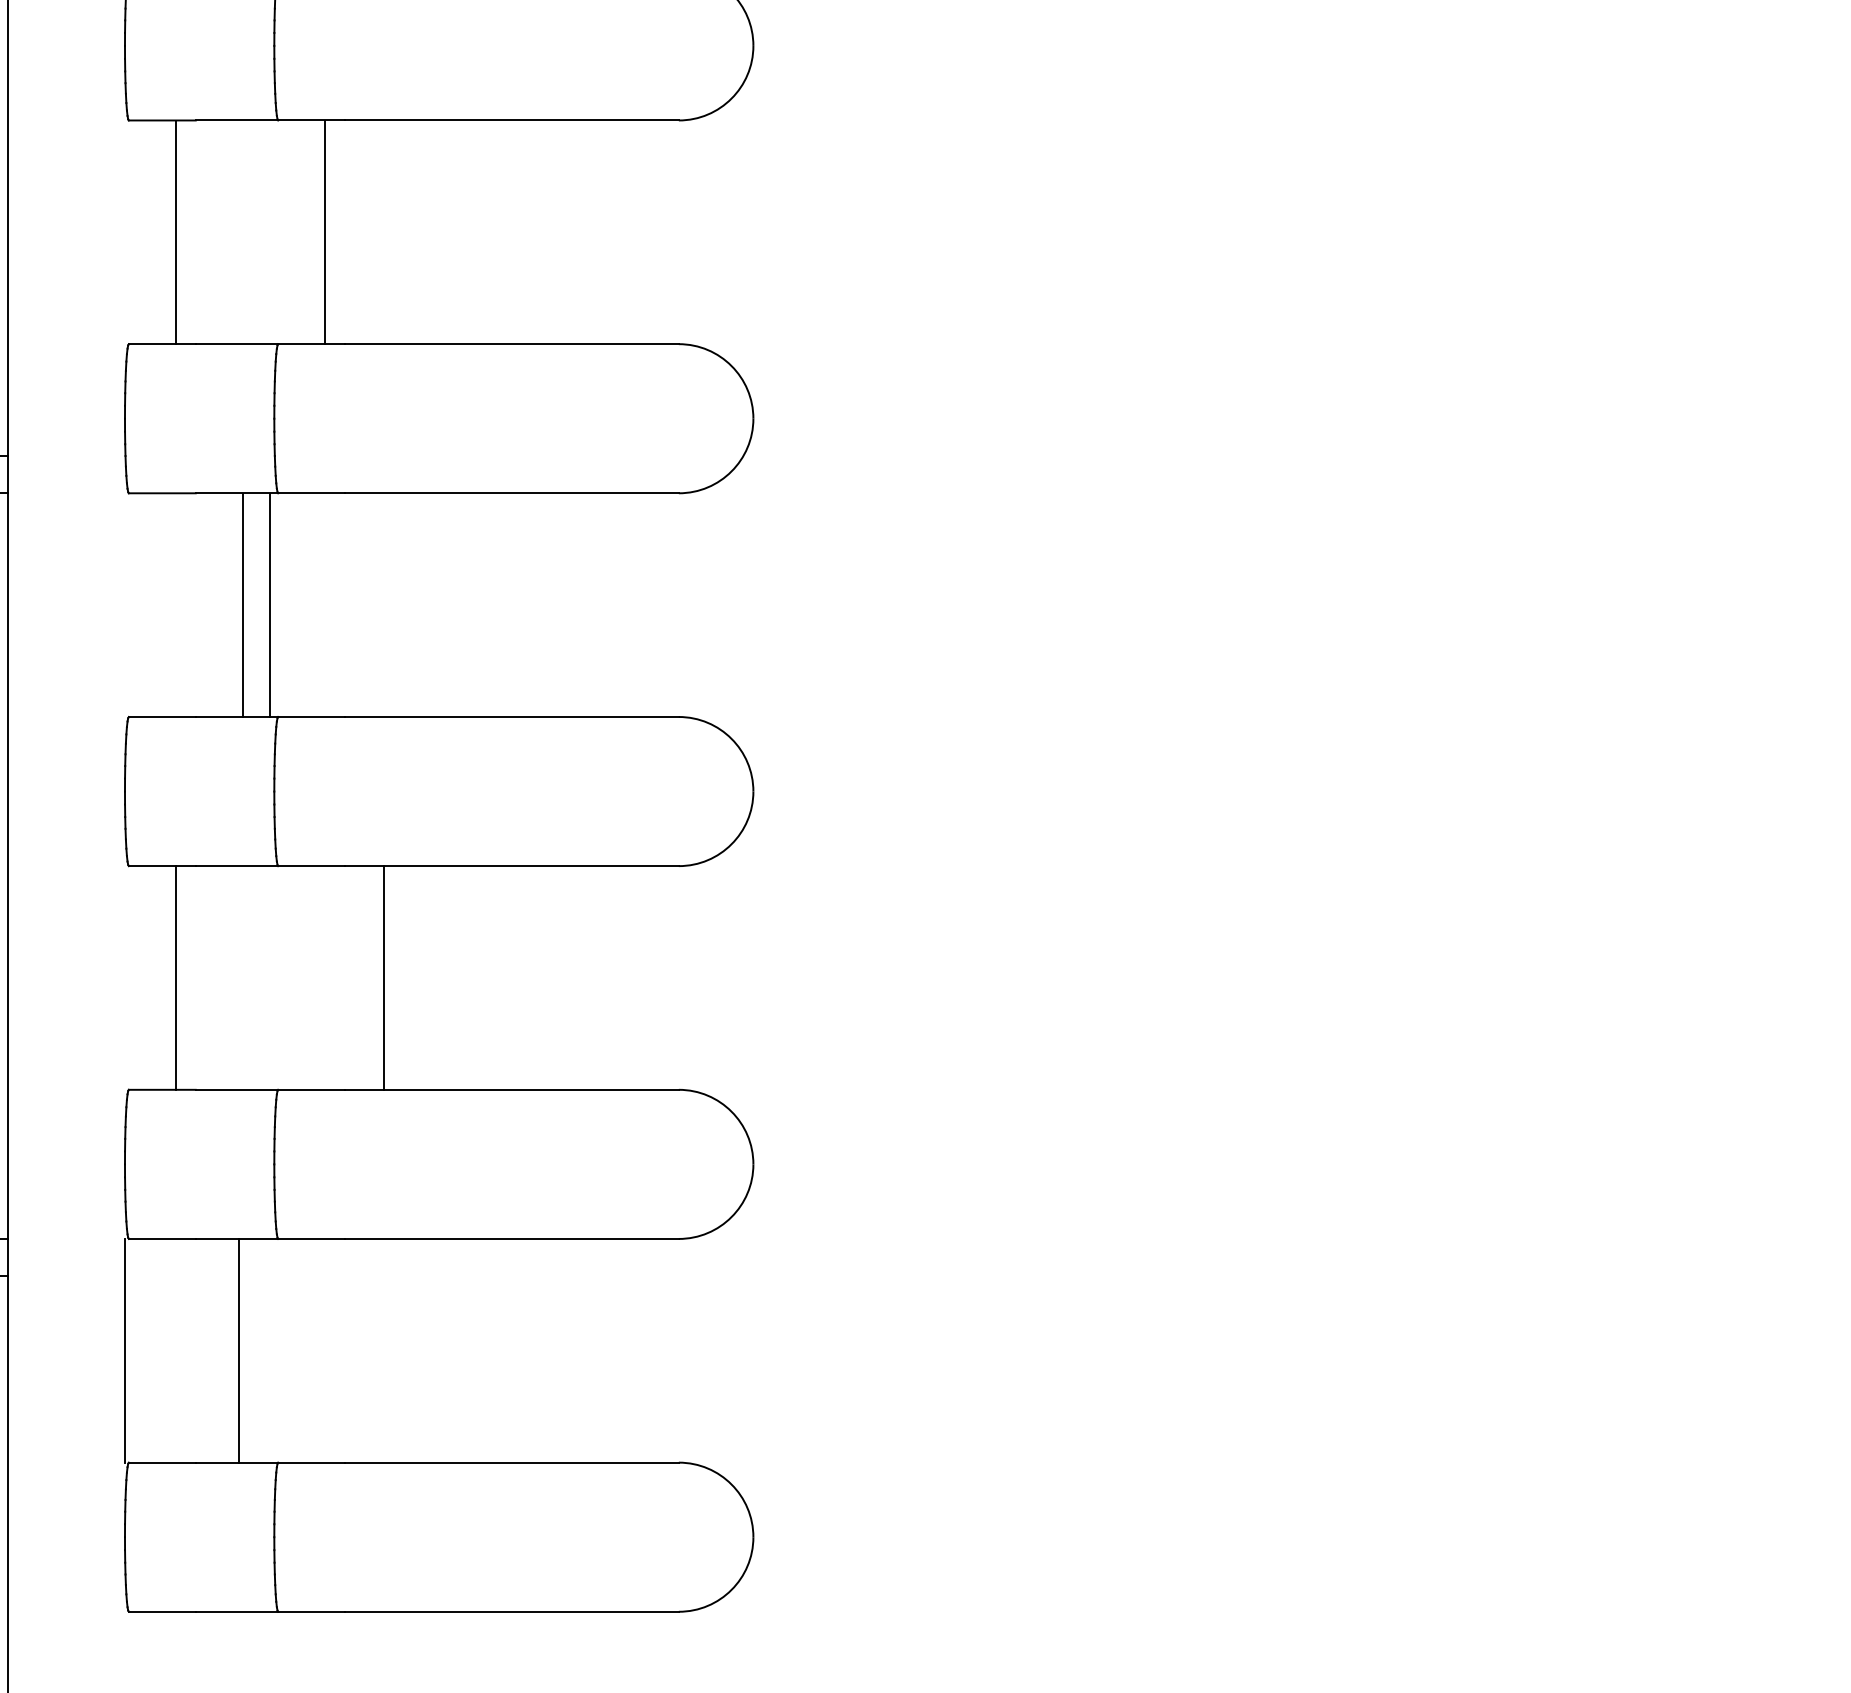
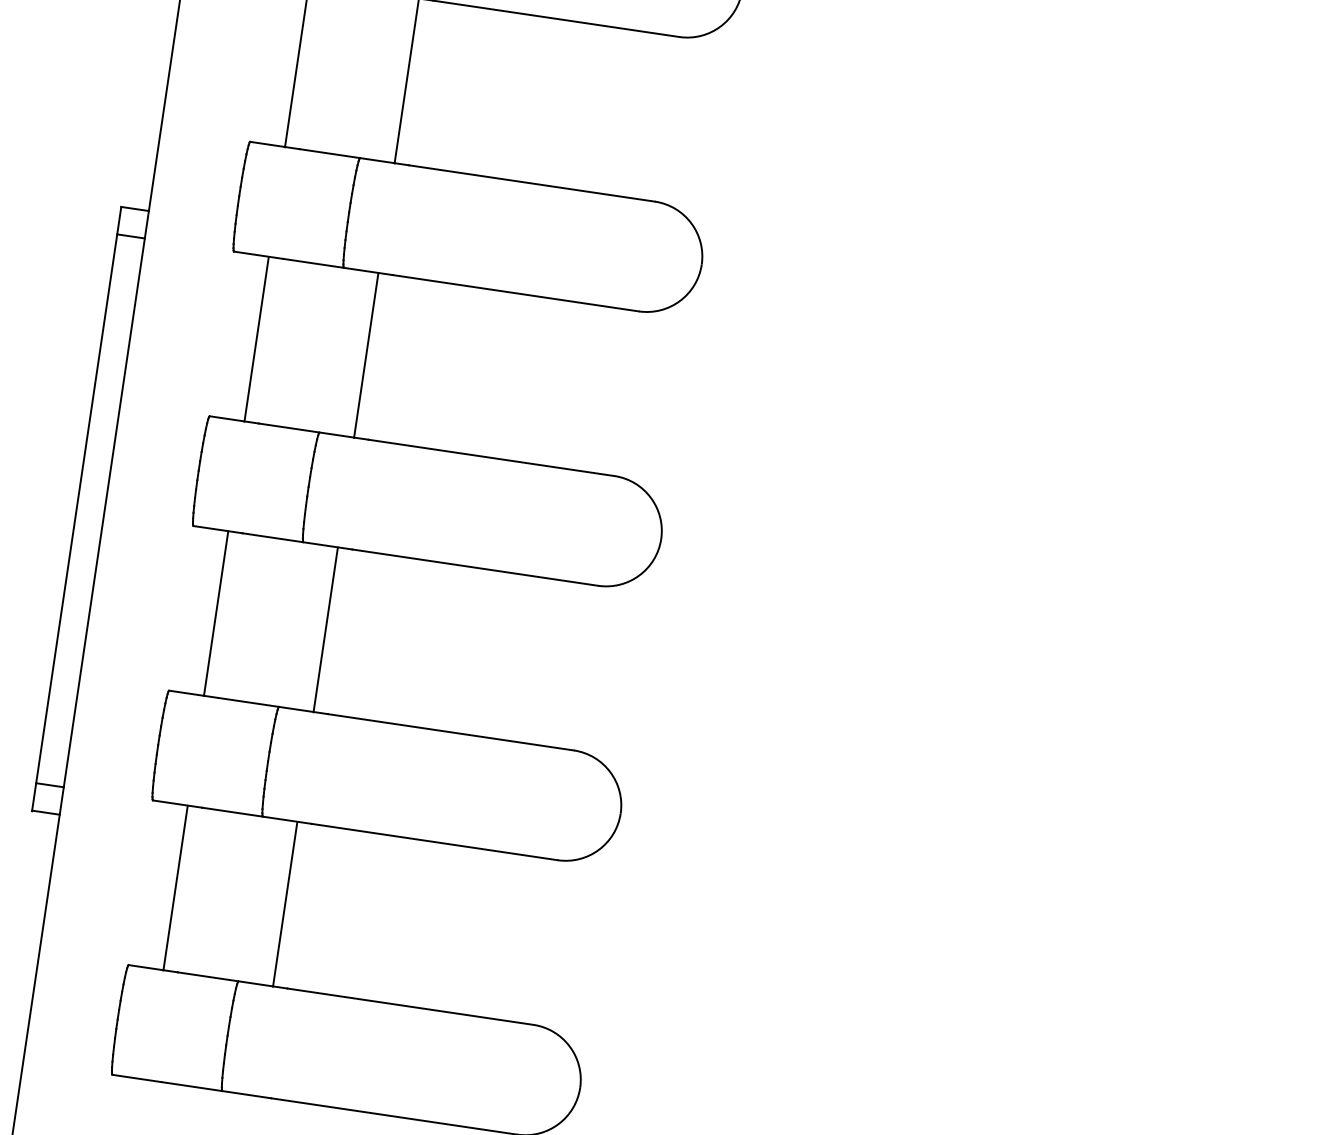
line: (243, 605) -> (256, 339), moved
line: (270, 605) -> (366, 355), moved
line: (384, 978) -> (325, 630), moved
line: (125, 1350) -> (175, 887), moved
line: (239, 1350) -> (285, 903), moved

